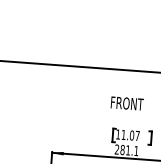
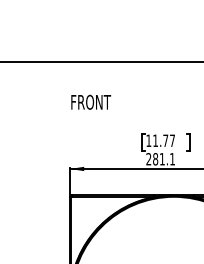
text: (127, 102) -> (91, 101), moved
text: (131, 135) -> (165, 140), 11.07 -> 11.77

